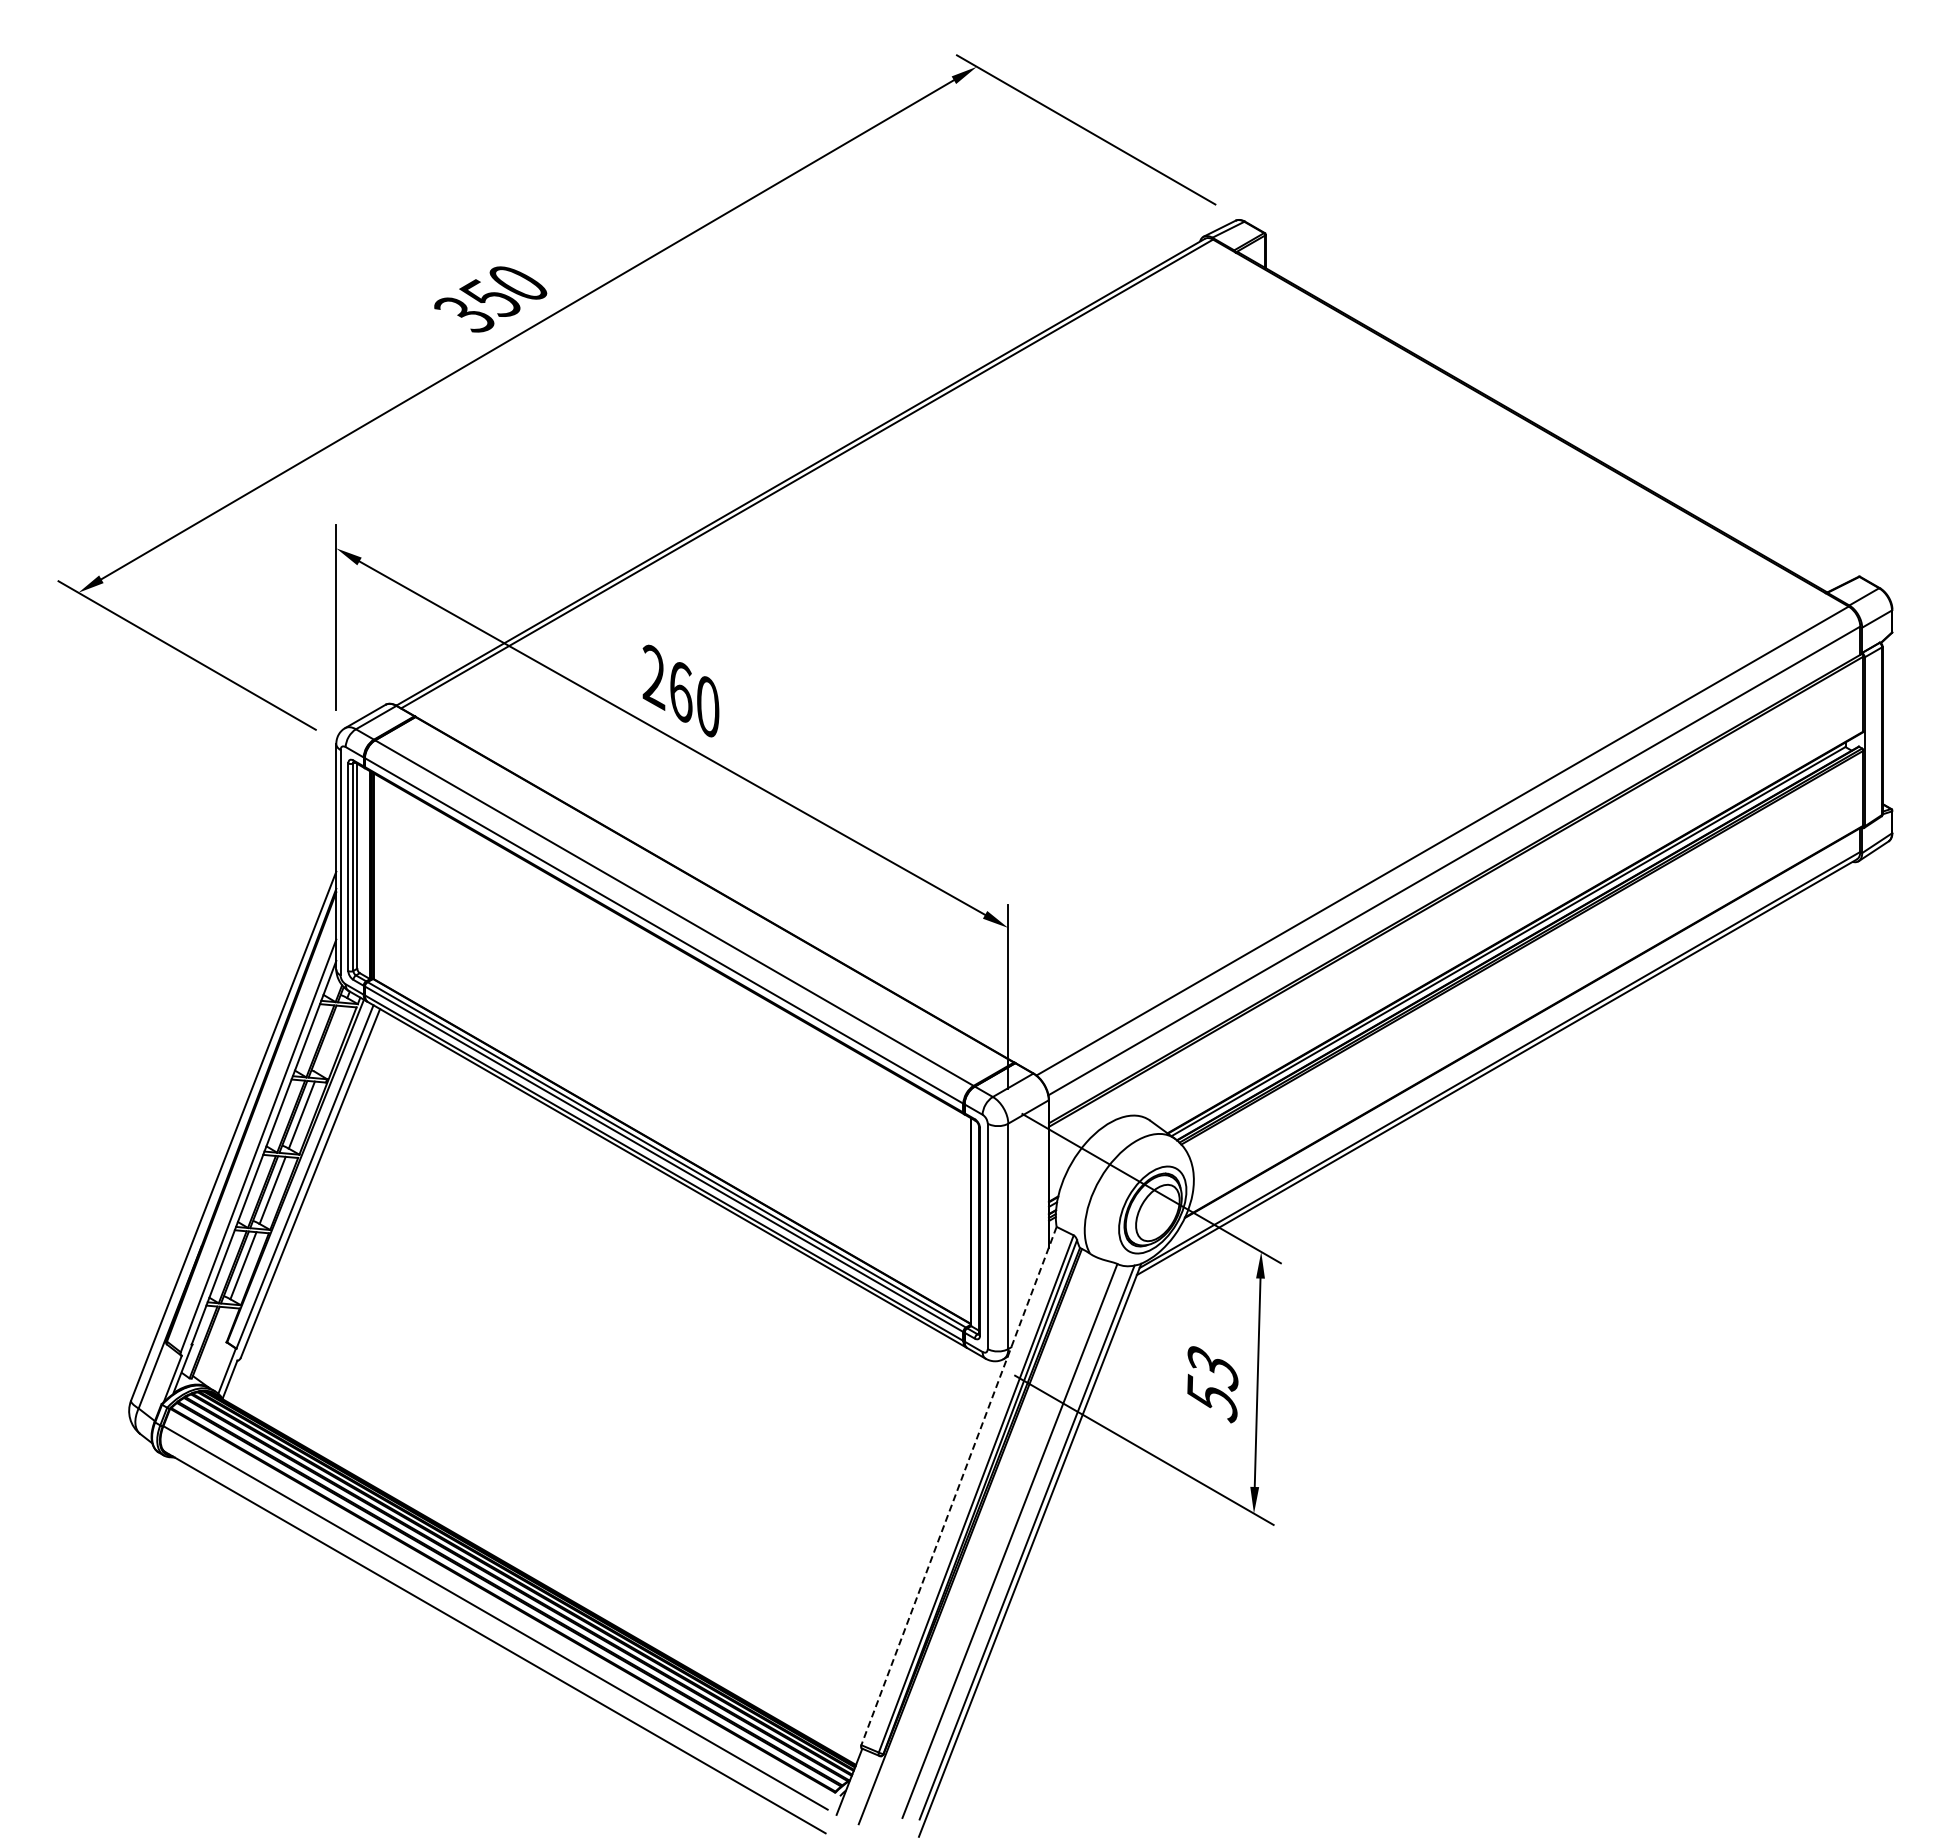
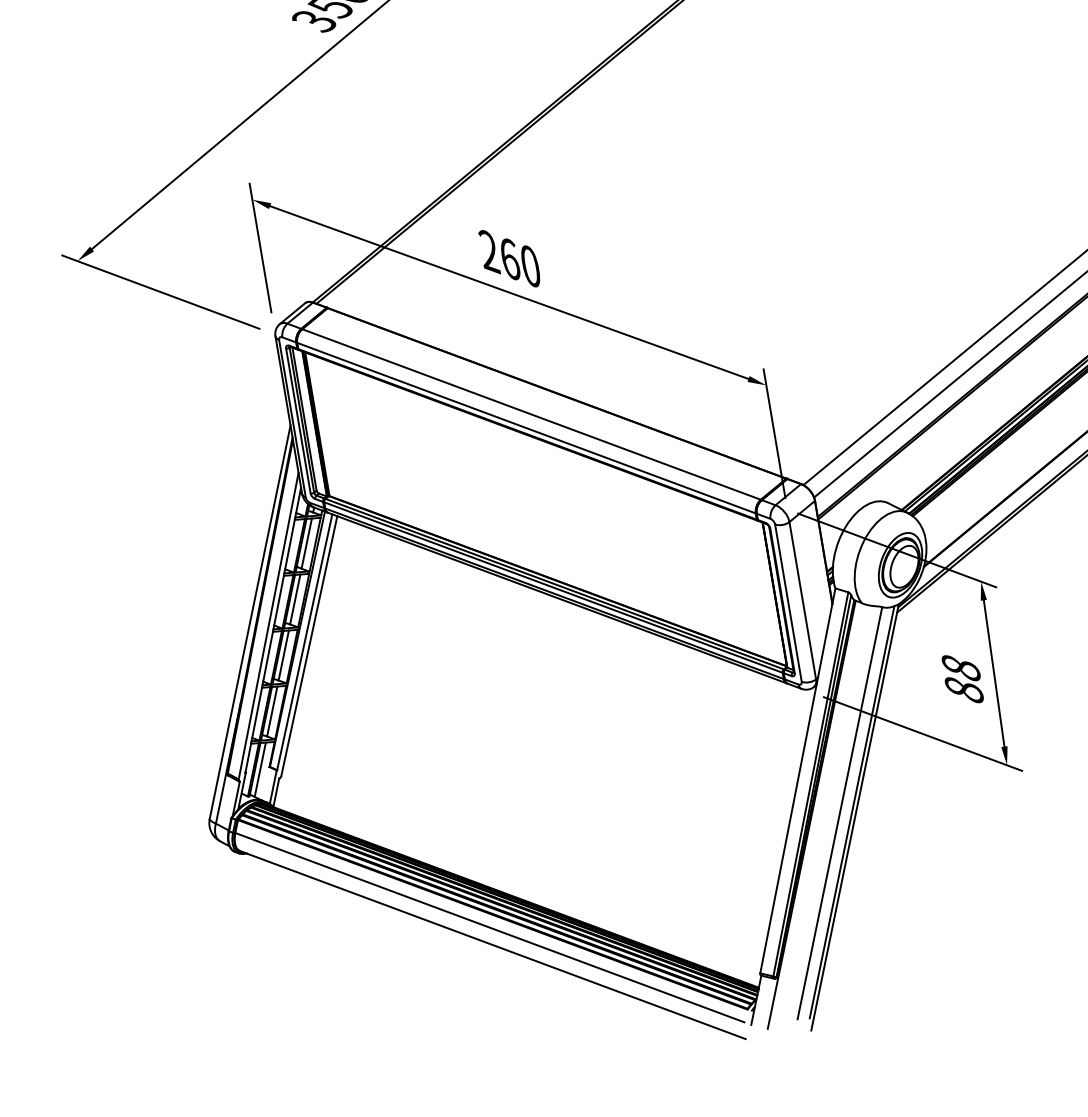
line: (330, 1039) -> (306, 543), added
line: (212, 1343) -> (259, 769), added
text: (1212, 1384) -> (962, 680), 53 -> 88
line: (959, 1486) -> (798, 781), dashed -> solid

